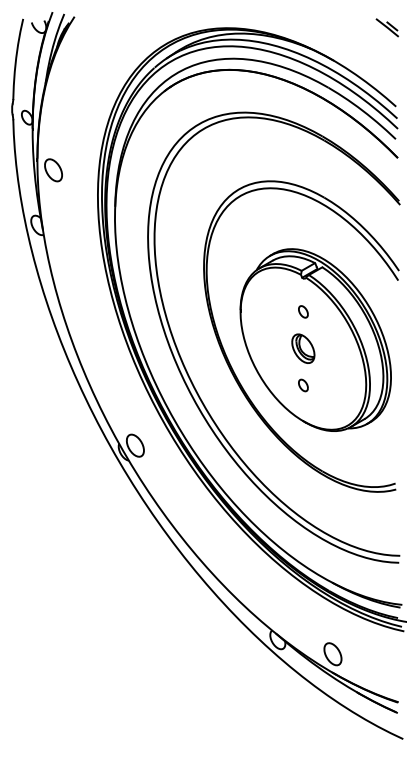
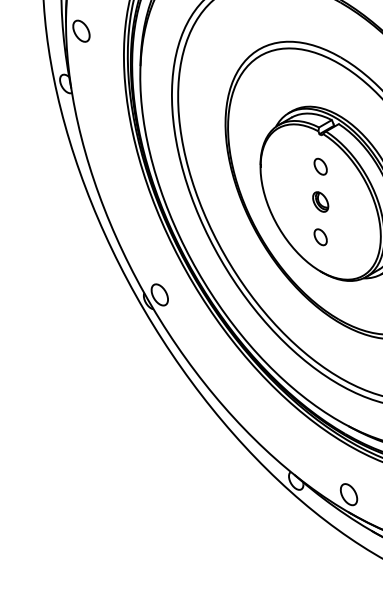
part: (303, 311) -> (320, 166), size x1.43
part: (303, 348) -> (320, 201), size x0.71
part: (303, 385) -> (320, 237), size x1.43

